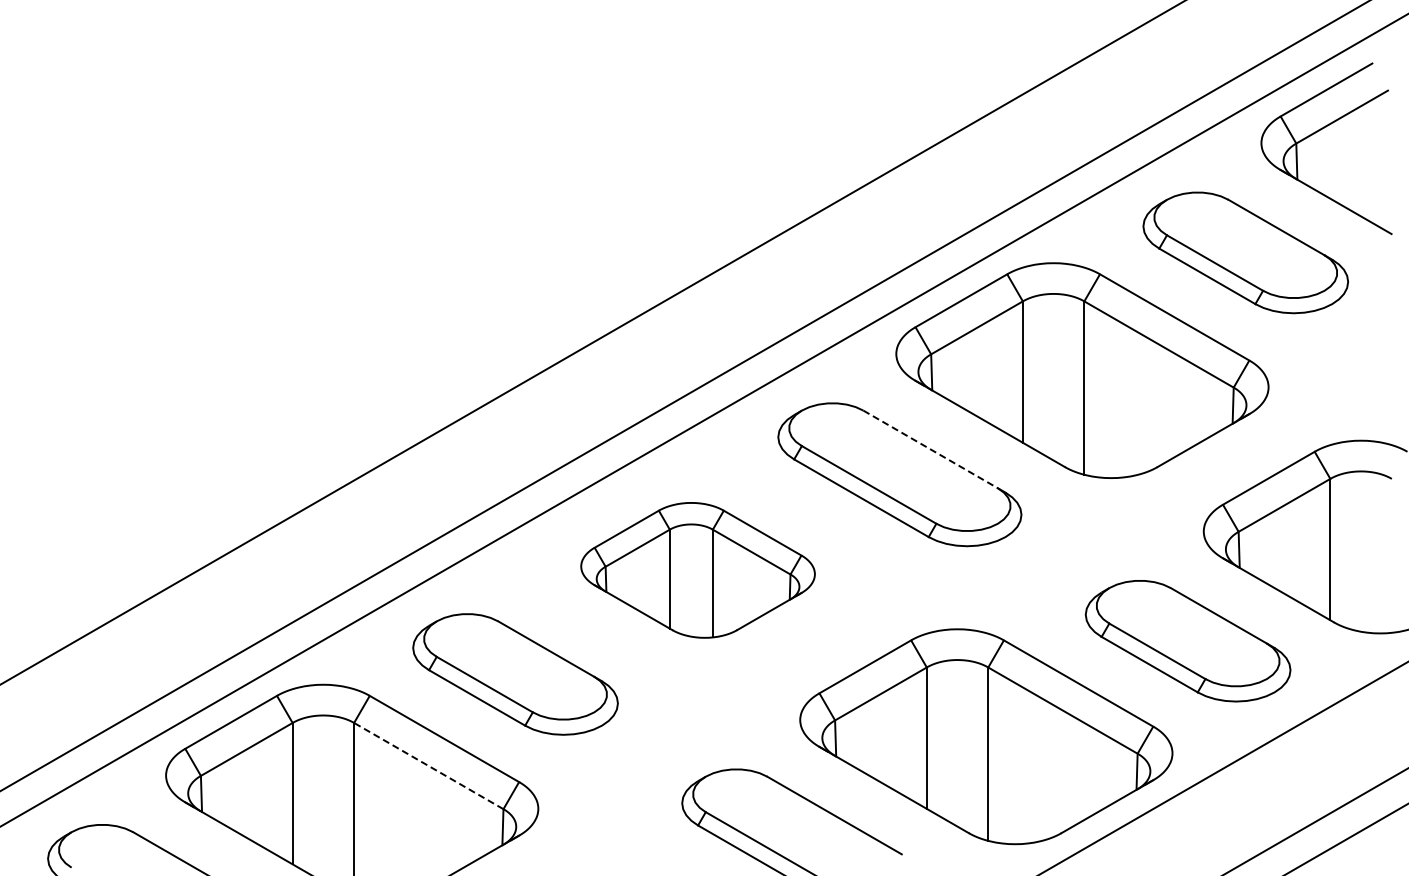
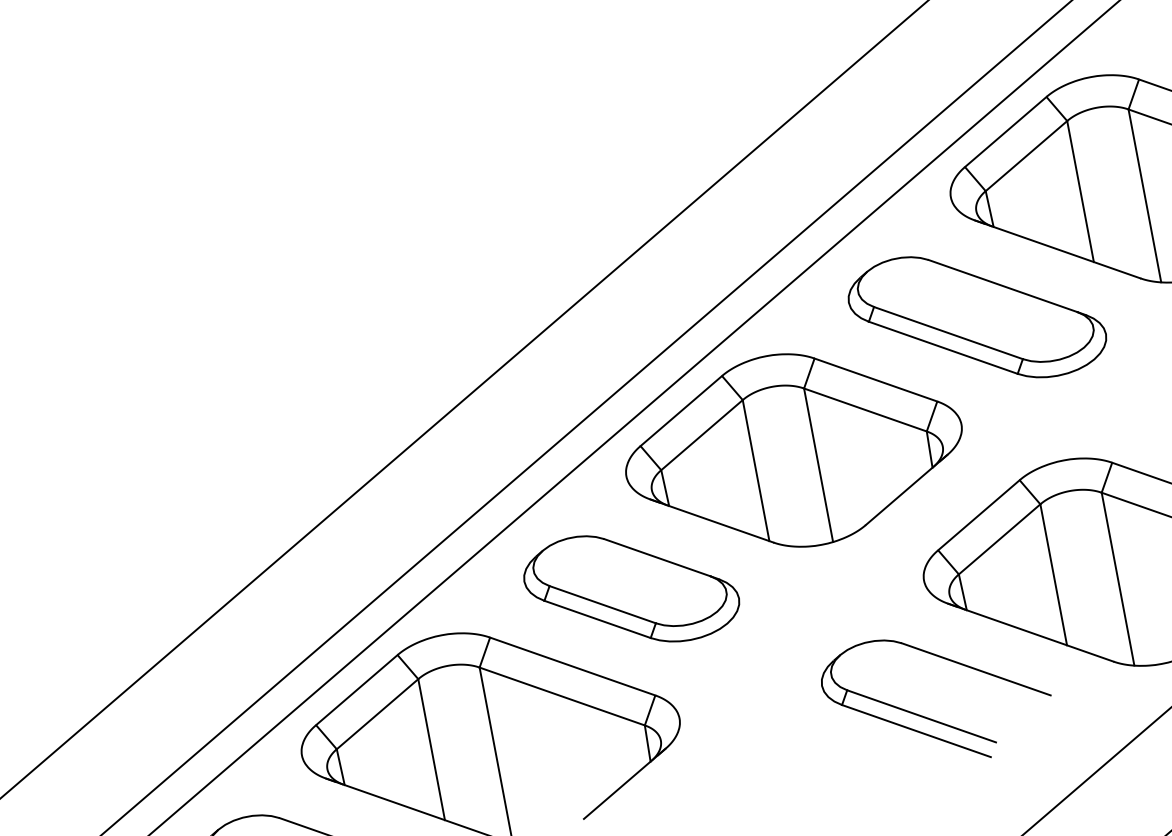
line: (930, 449) -> (1002, 286), dashed -> solid
part: (697, 570) -> (793, 450), size x1.43
line: (428, 765) -> (561, 695), dashed -> solid

